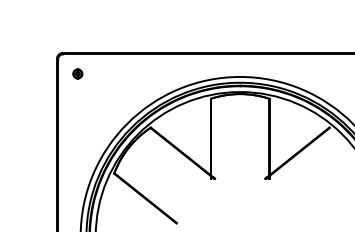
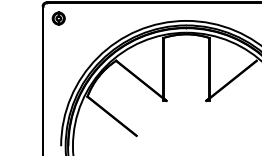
part: (77, 73) -> (58, 18), size x1.67

